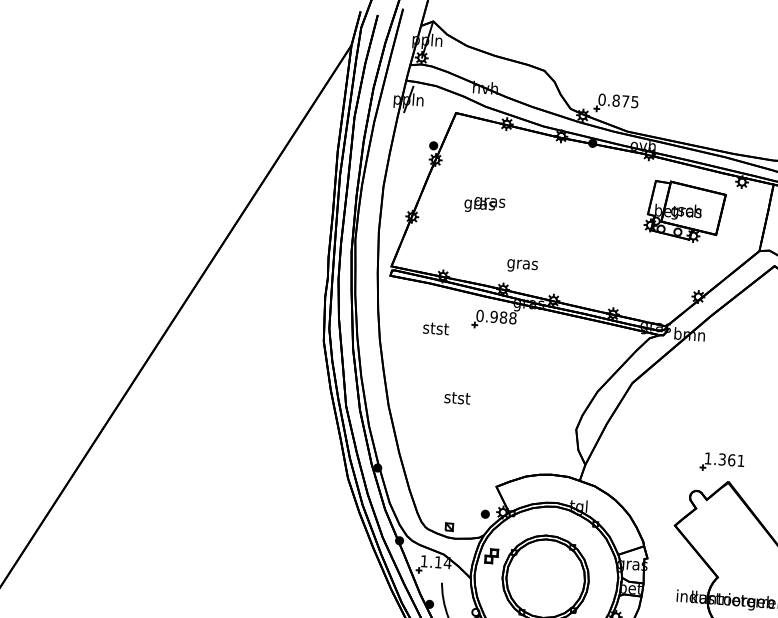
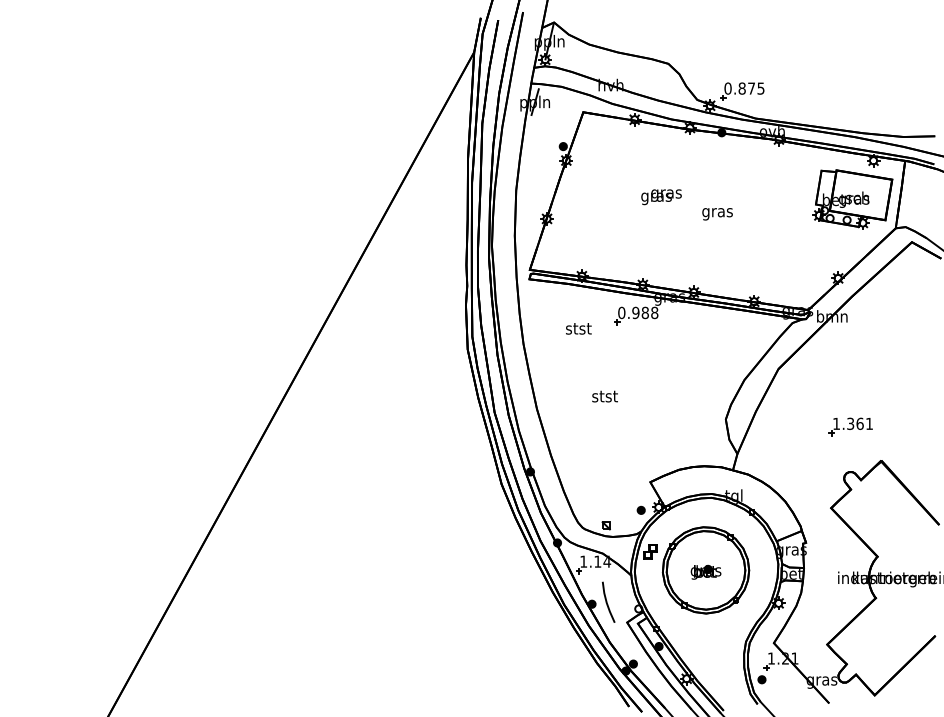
text: (484, 205) -> (661, 197), moved
part: (684, 211) -> (852, 199), moved
text: (522, 266) -> (717, 214), moved
part: (721, 462) -> (850, 426), moved
part: (545, 579) -> (705, 571), added

